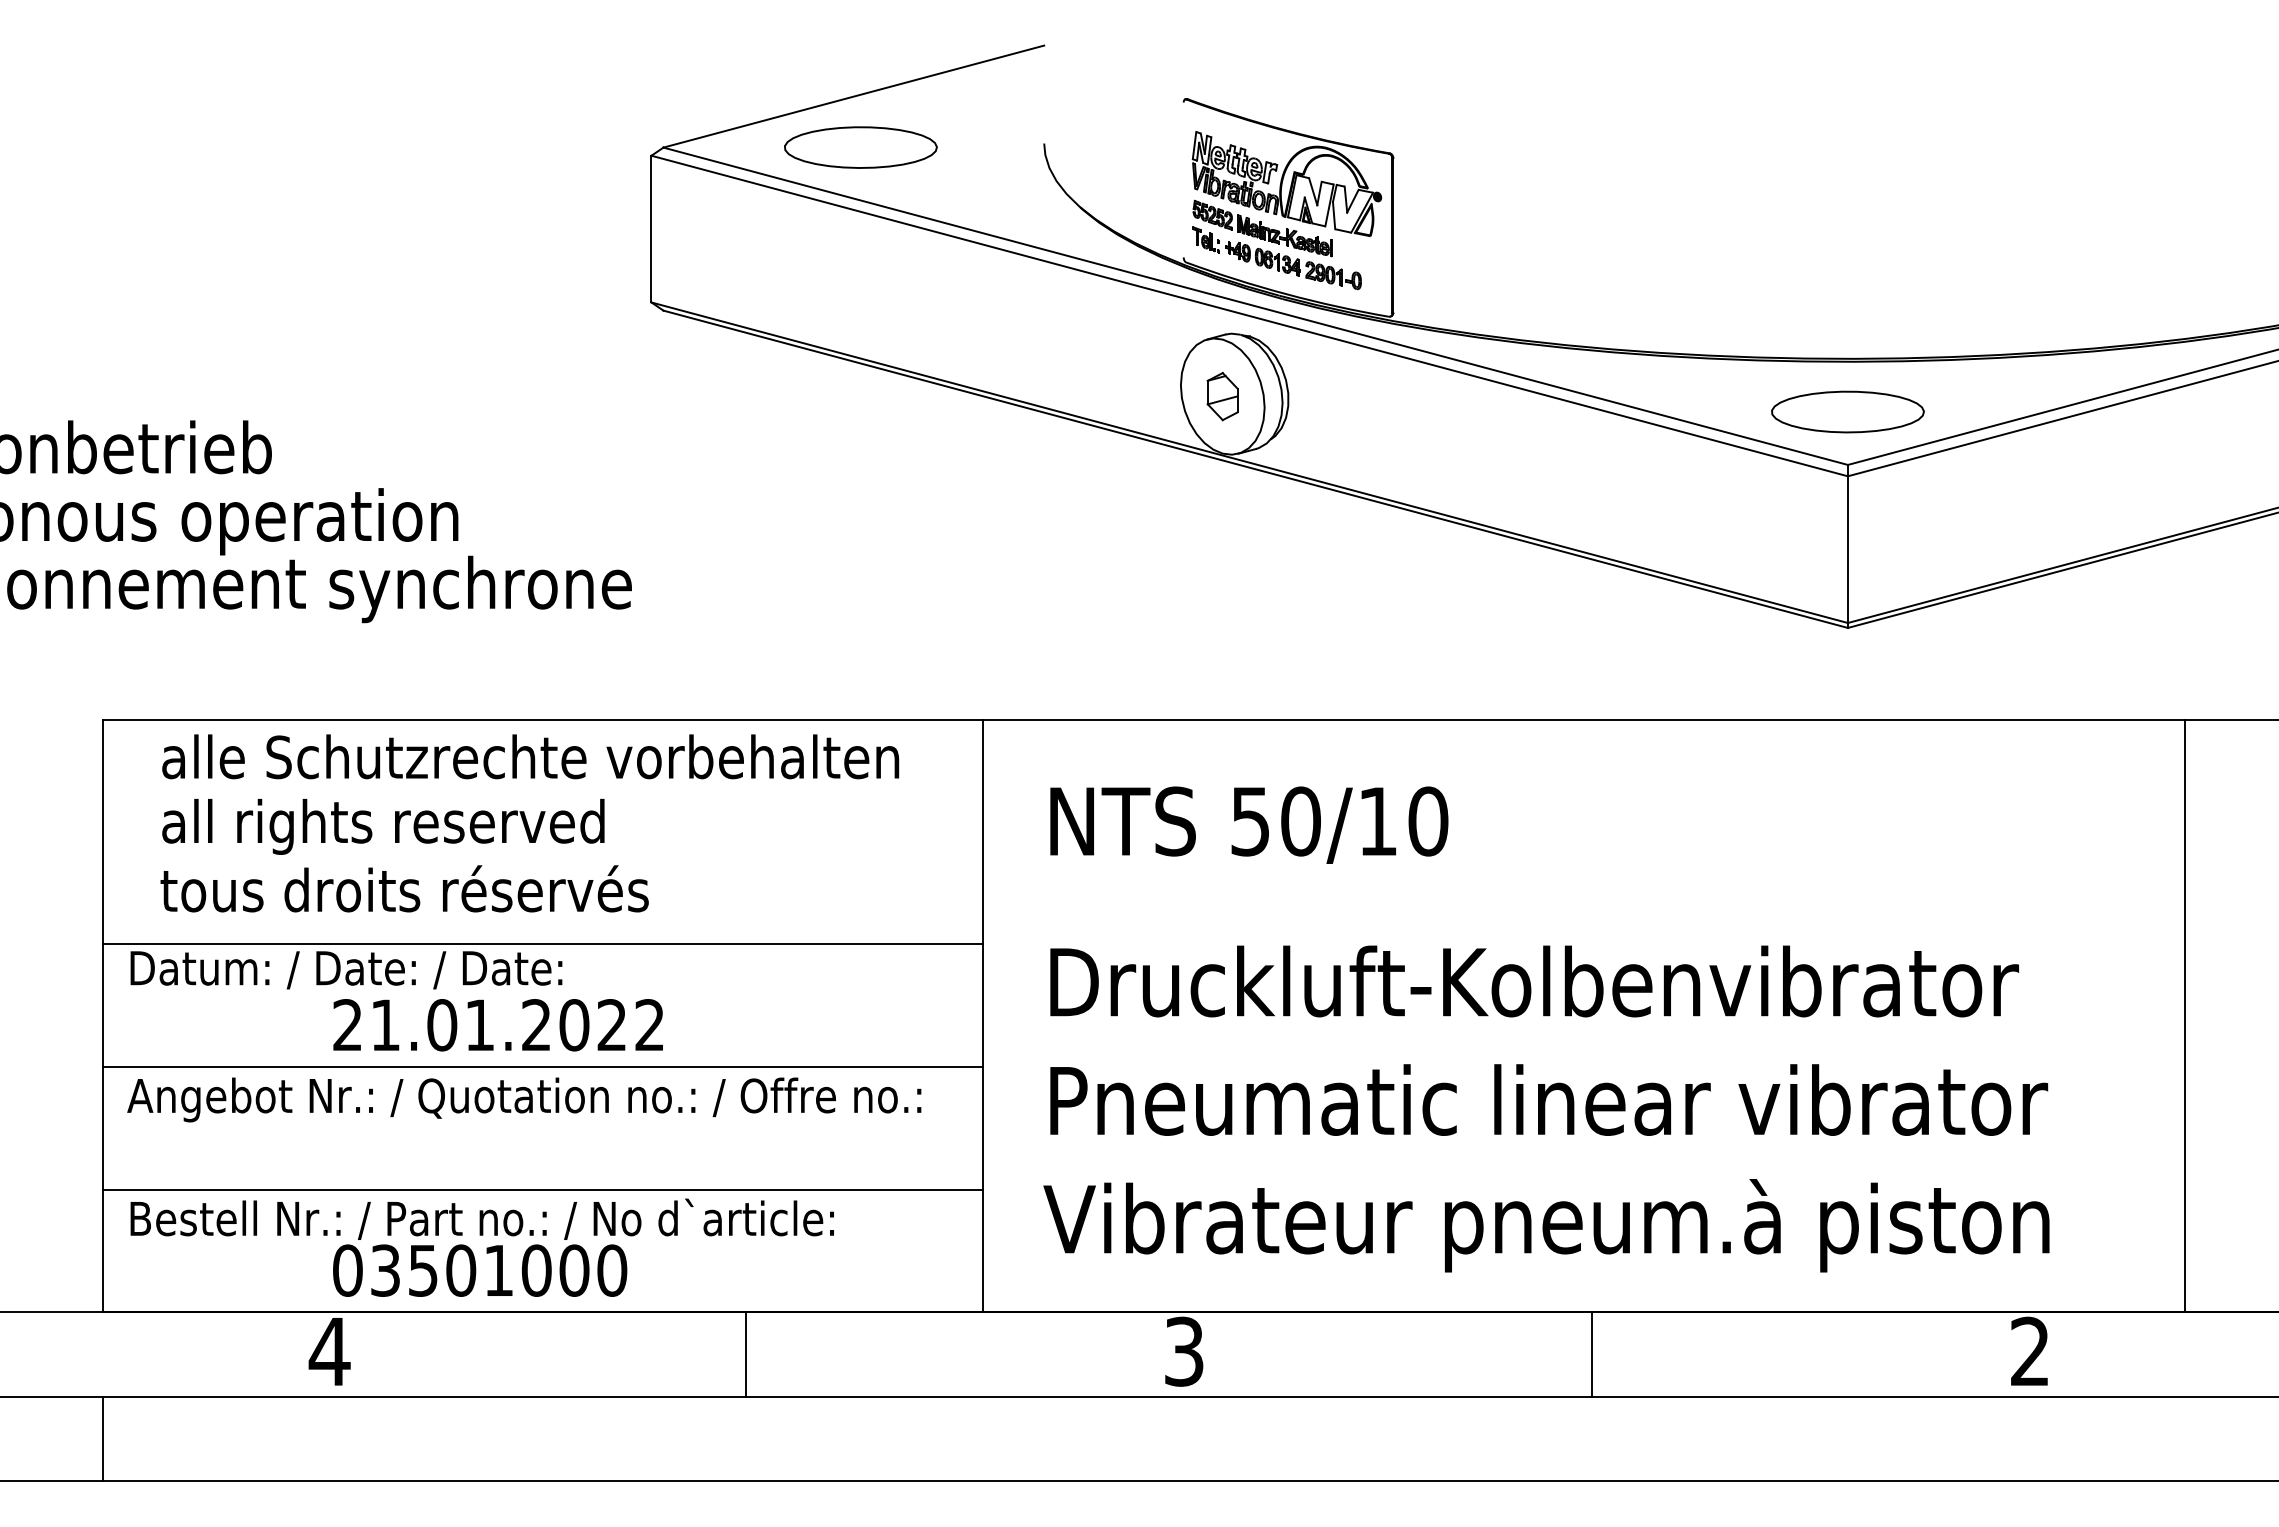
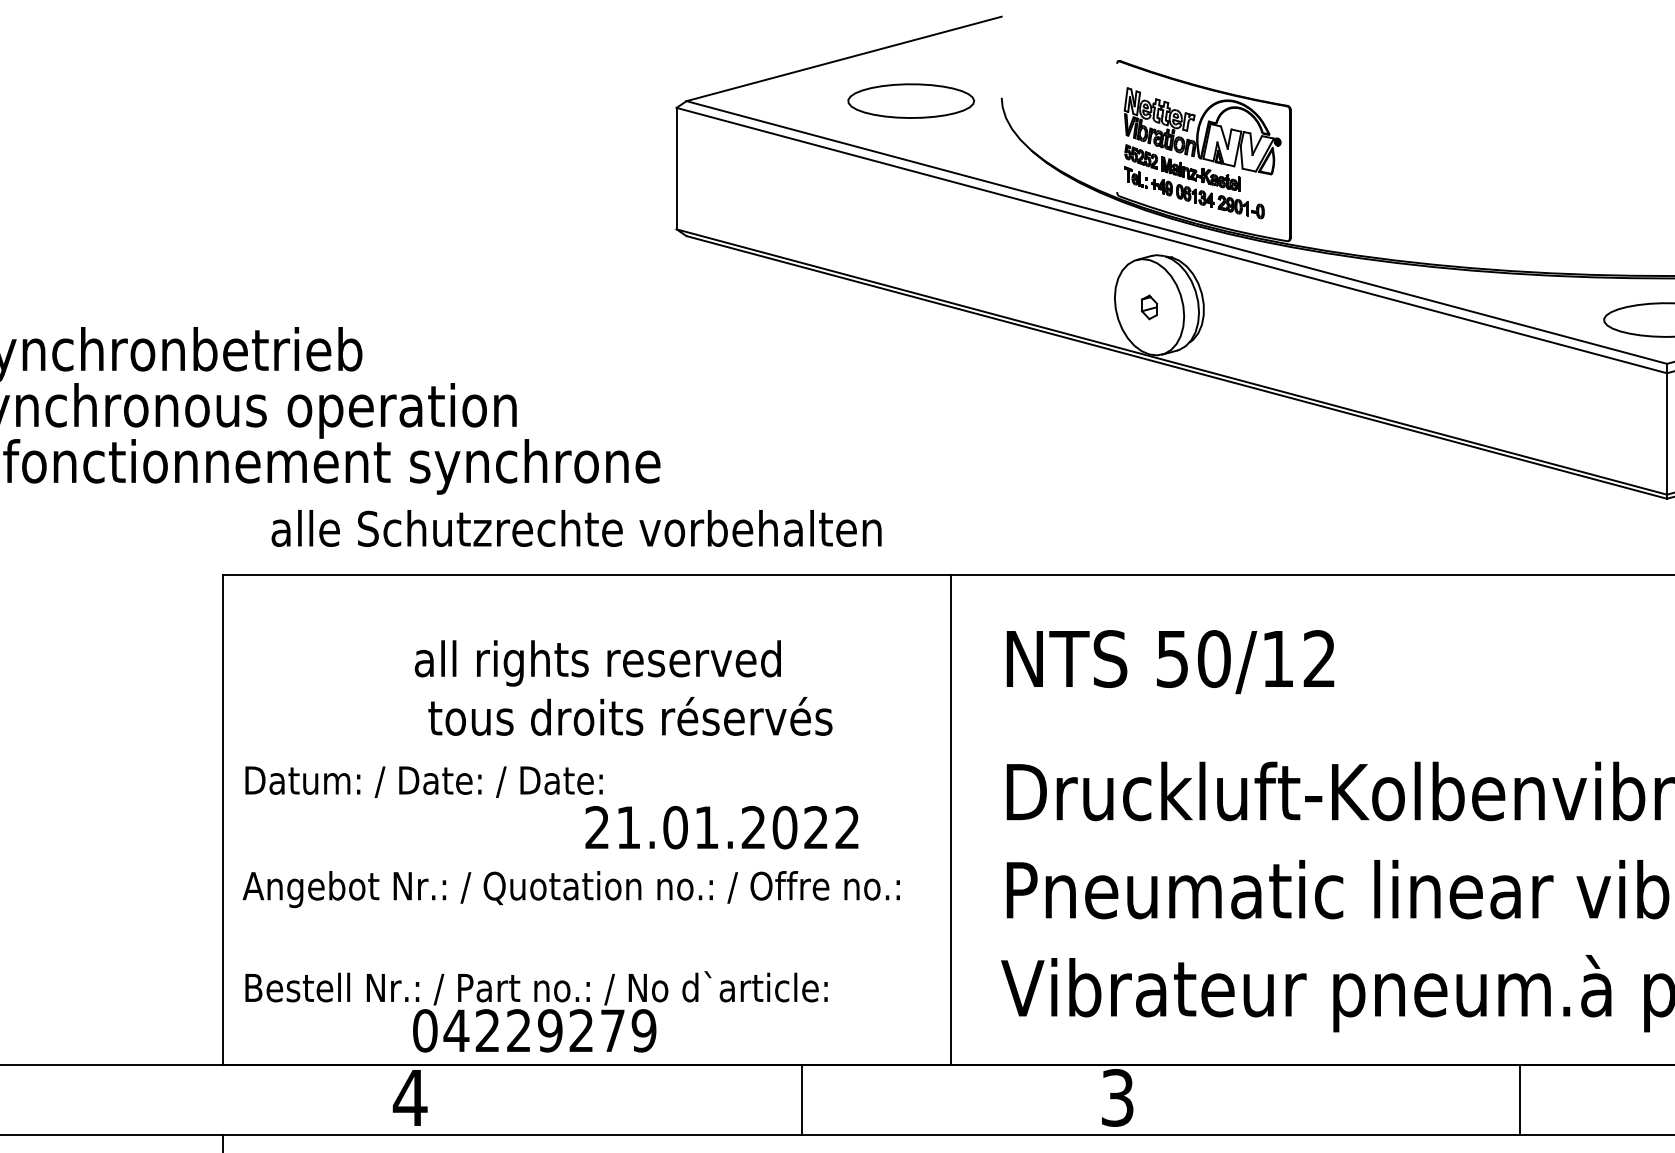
part: (860, 147) -> (910, 101), moved
part: (1222, 396) -> (1149, 307), size x0.6
text: (530, 756) -> (576, 528), moved
text: (1428, 821) -> (1319, 659), 50/10 -> 50/12
text: (383, 826) -> (597, 663), moved
text: (404, 888) -> (630, 716), moved
line: (543, 944) -> (587, 760), removed
text: (497, 1025) -> (721, 827), moved
line: (543, 1066) -> (587, 861), removed
line: (543, 1189) -> (587, 963), removed
text: (498, 1270) -> (549, 1030), 03501000 -> 04229279
line: (746, 1354) -> (801, 1100), moved
line: (1592, 1354) -> (1520, 1100), moved

